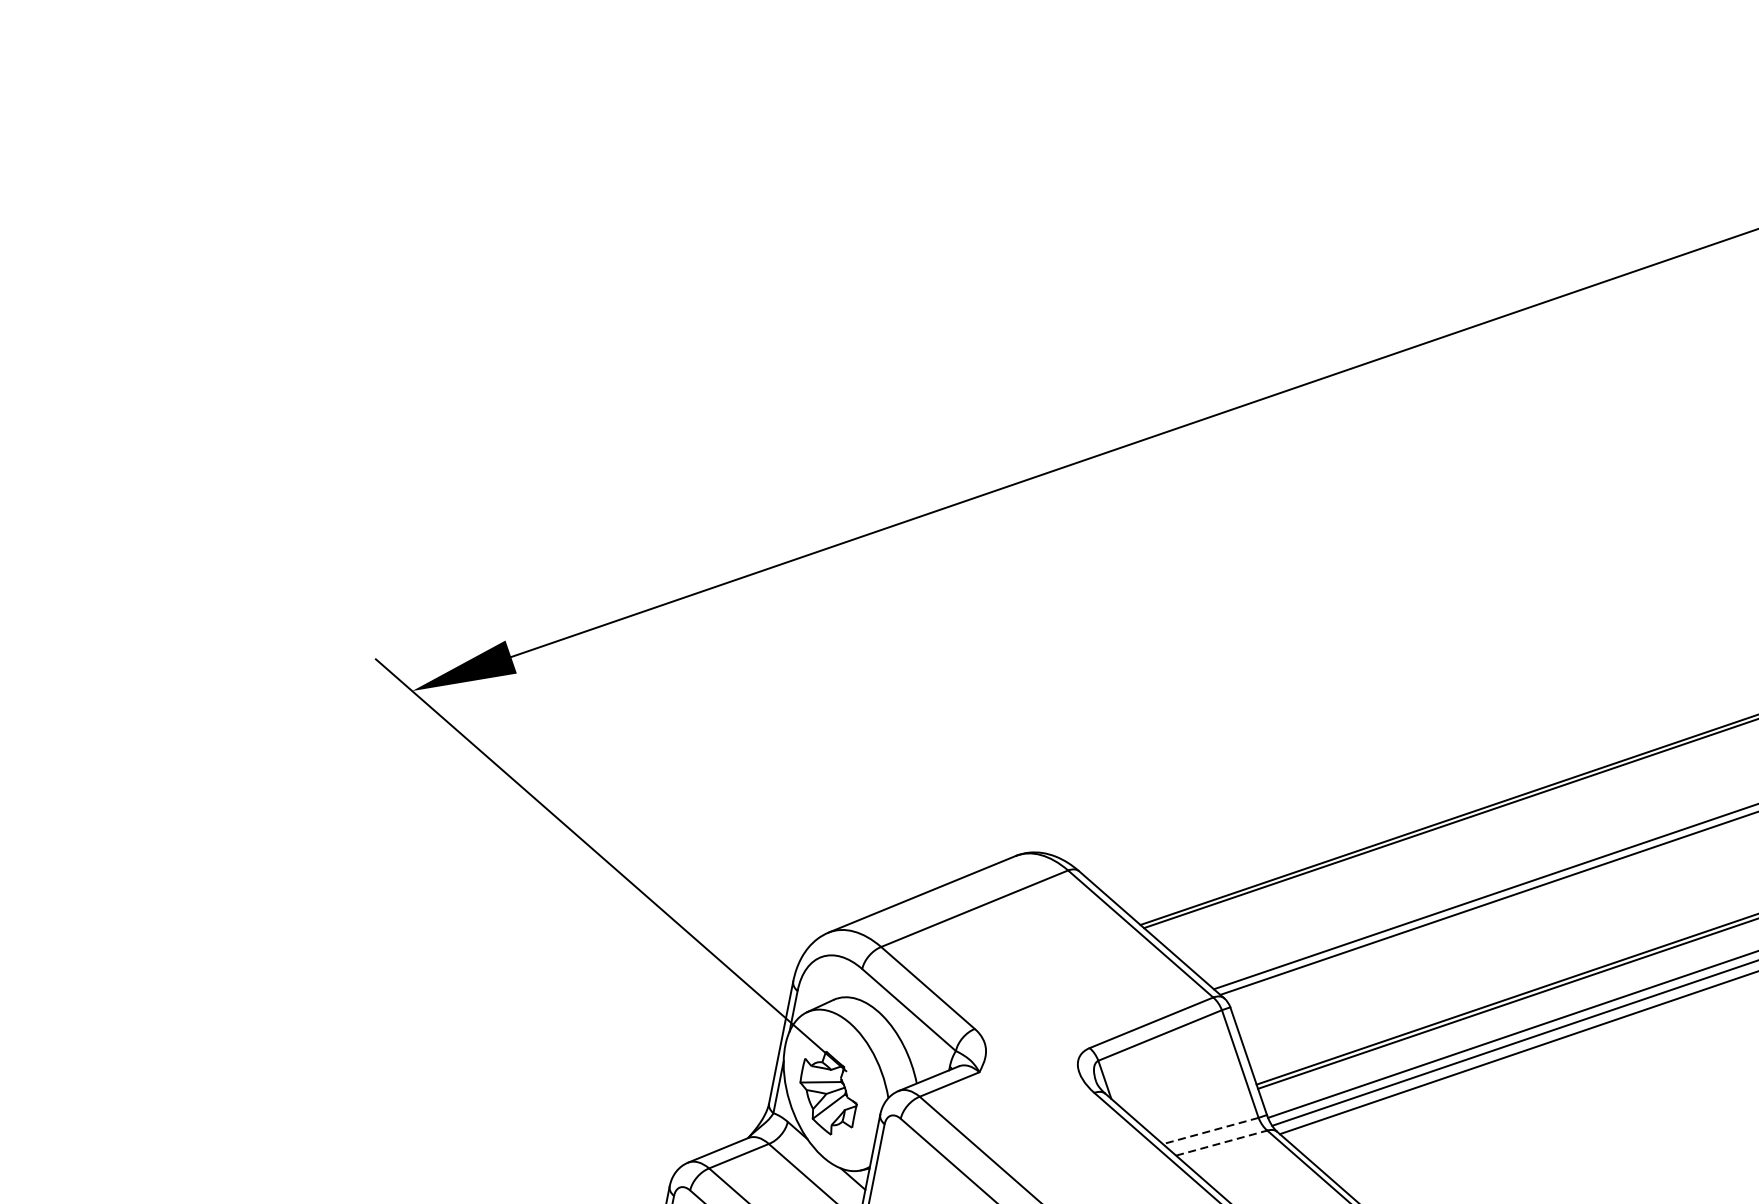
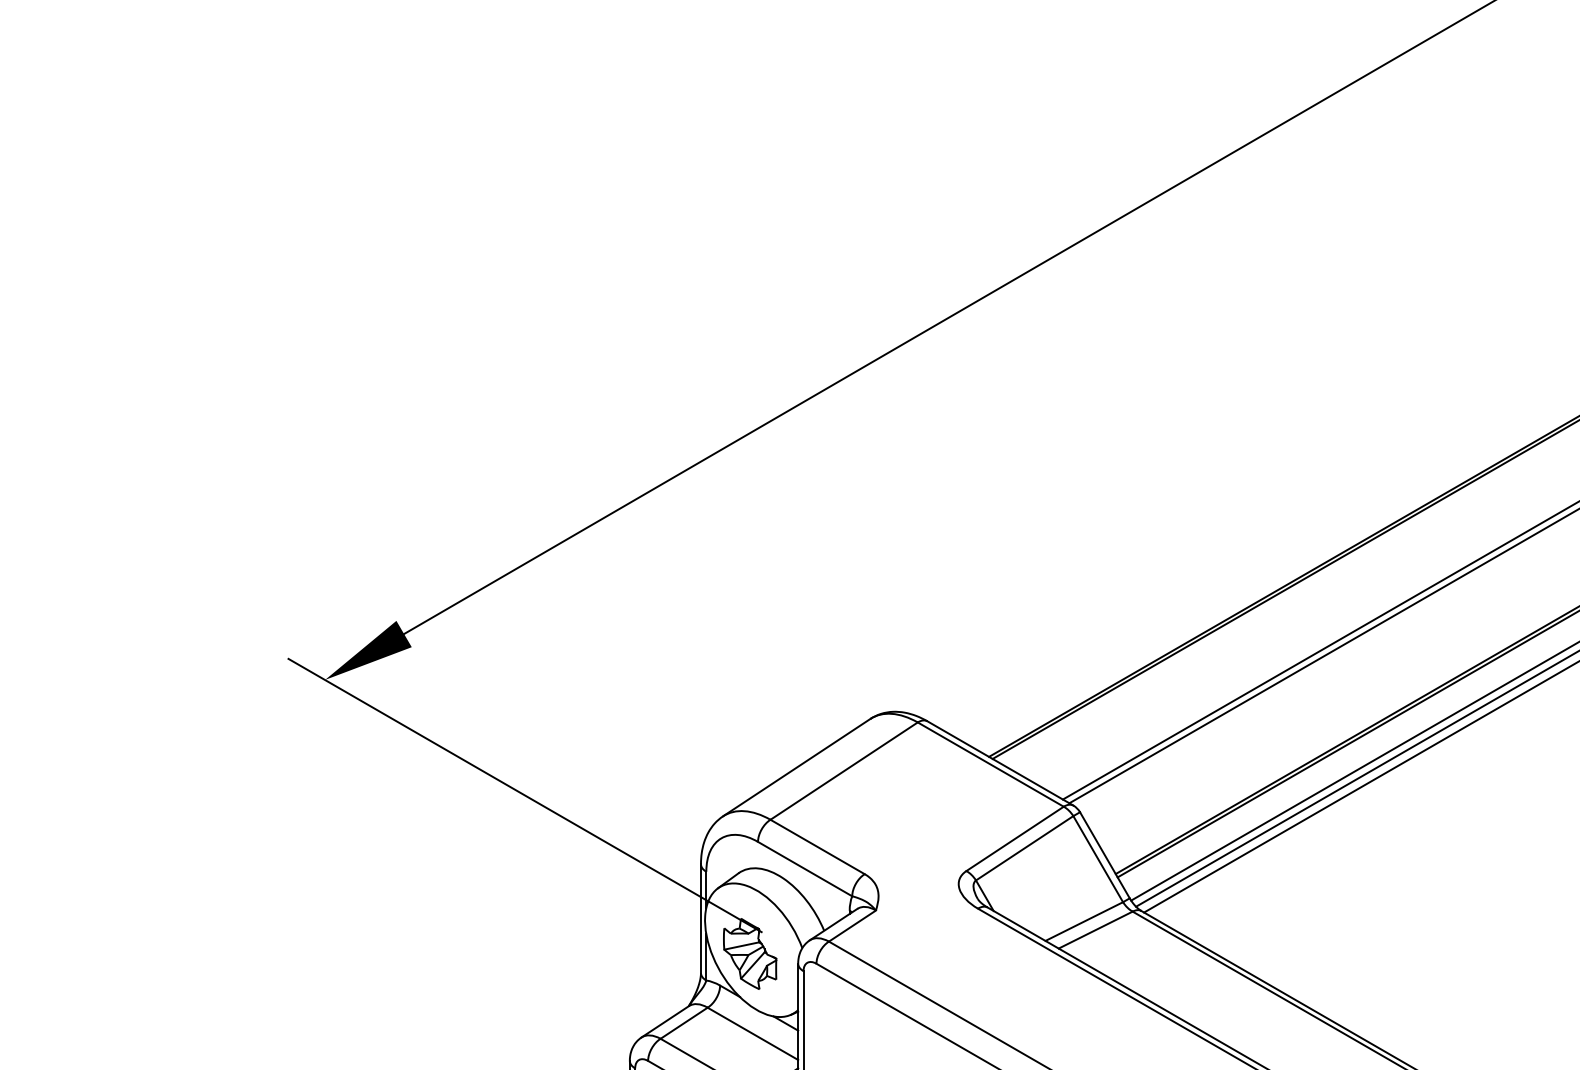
line: (1209, 1130) -> (1083, 921), dashed -> solid
line: (1222, 1142) -> (1096, 929), dashed -> solid

